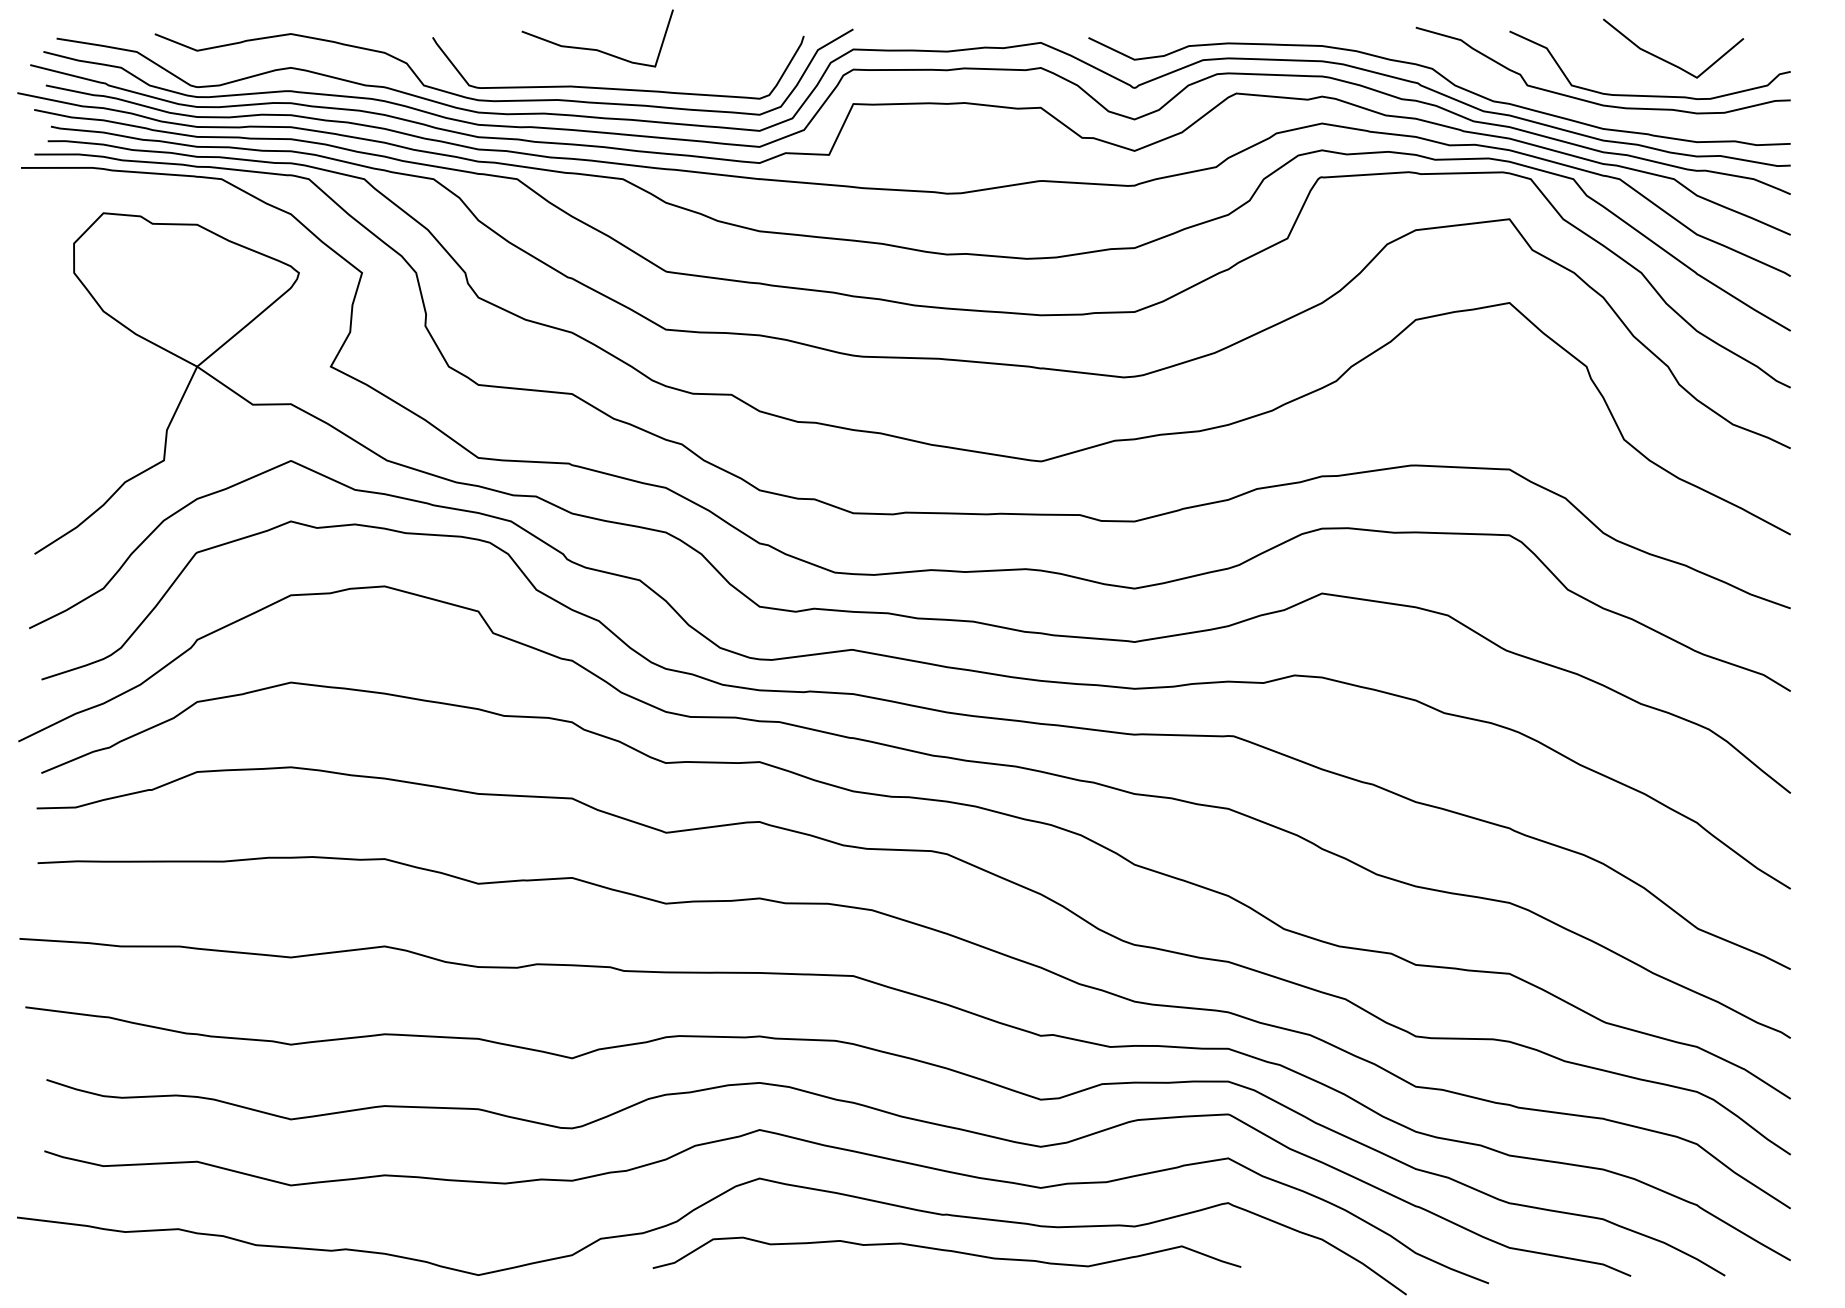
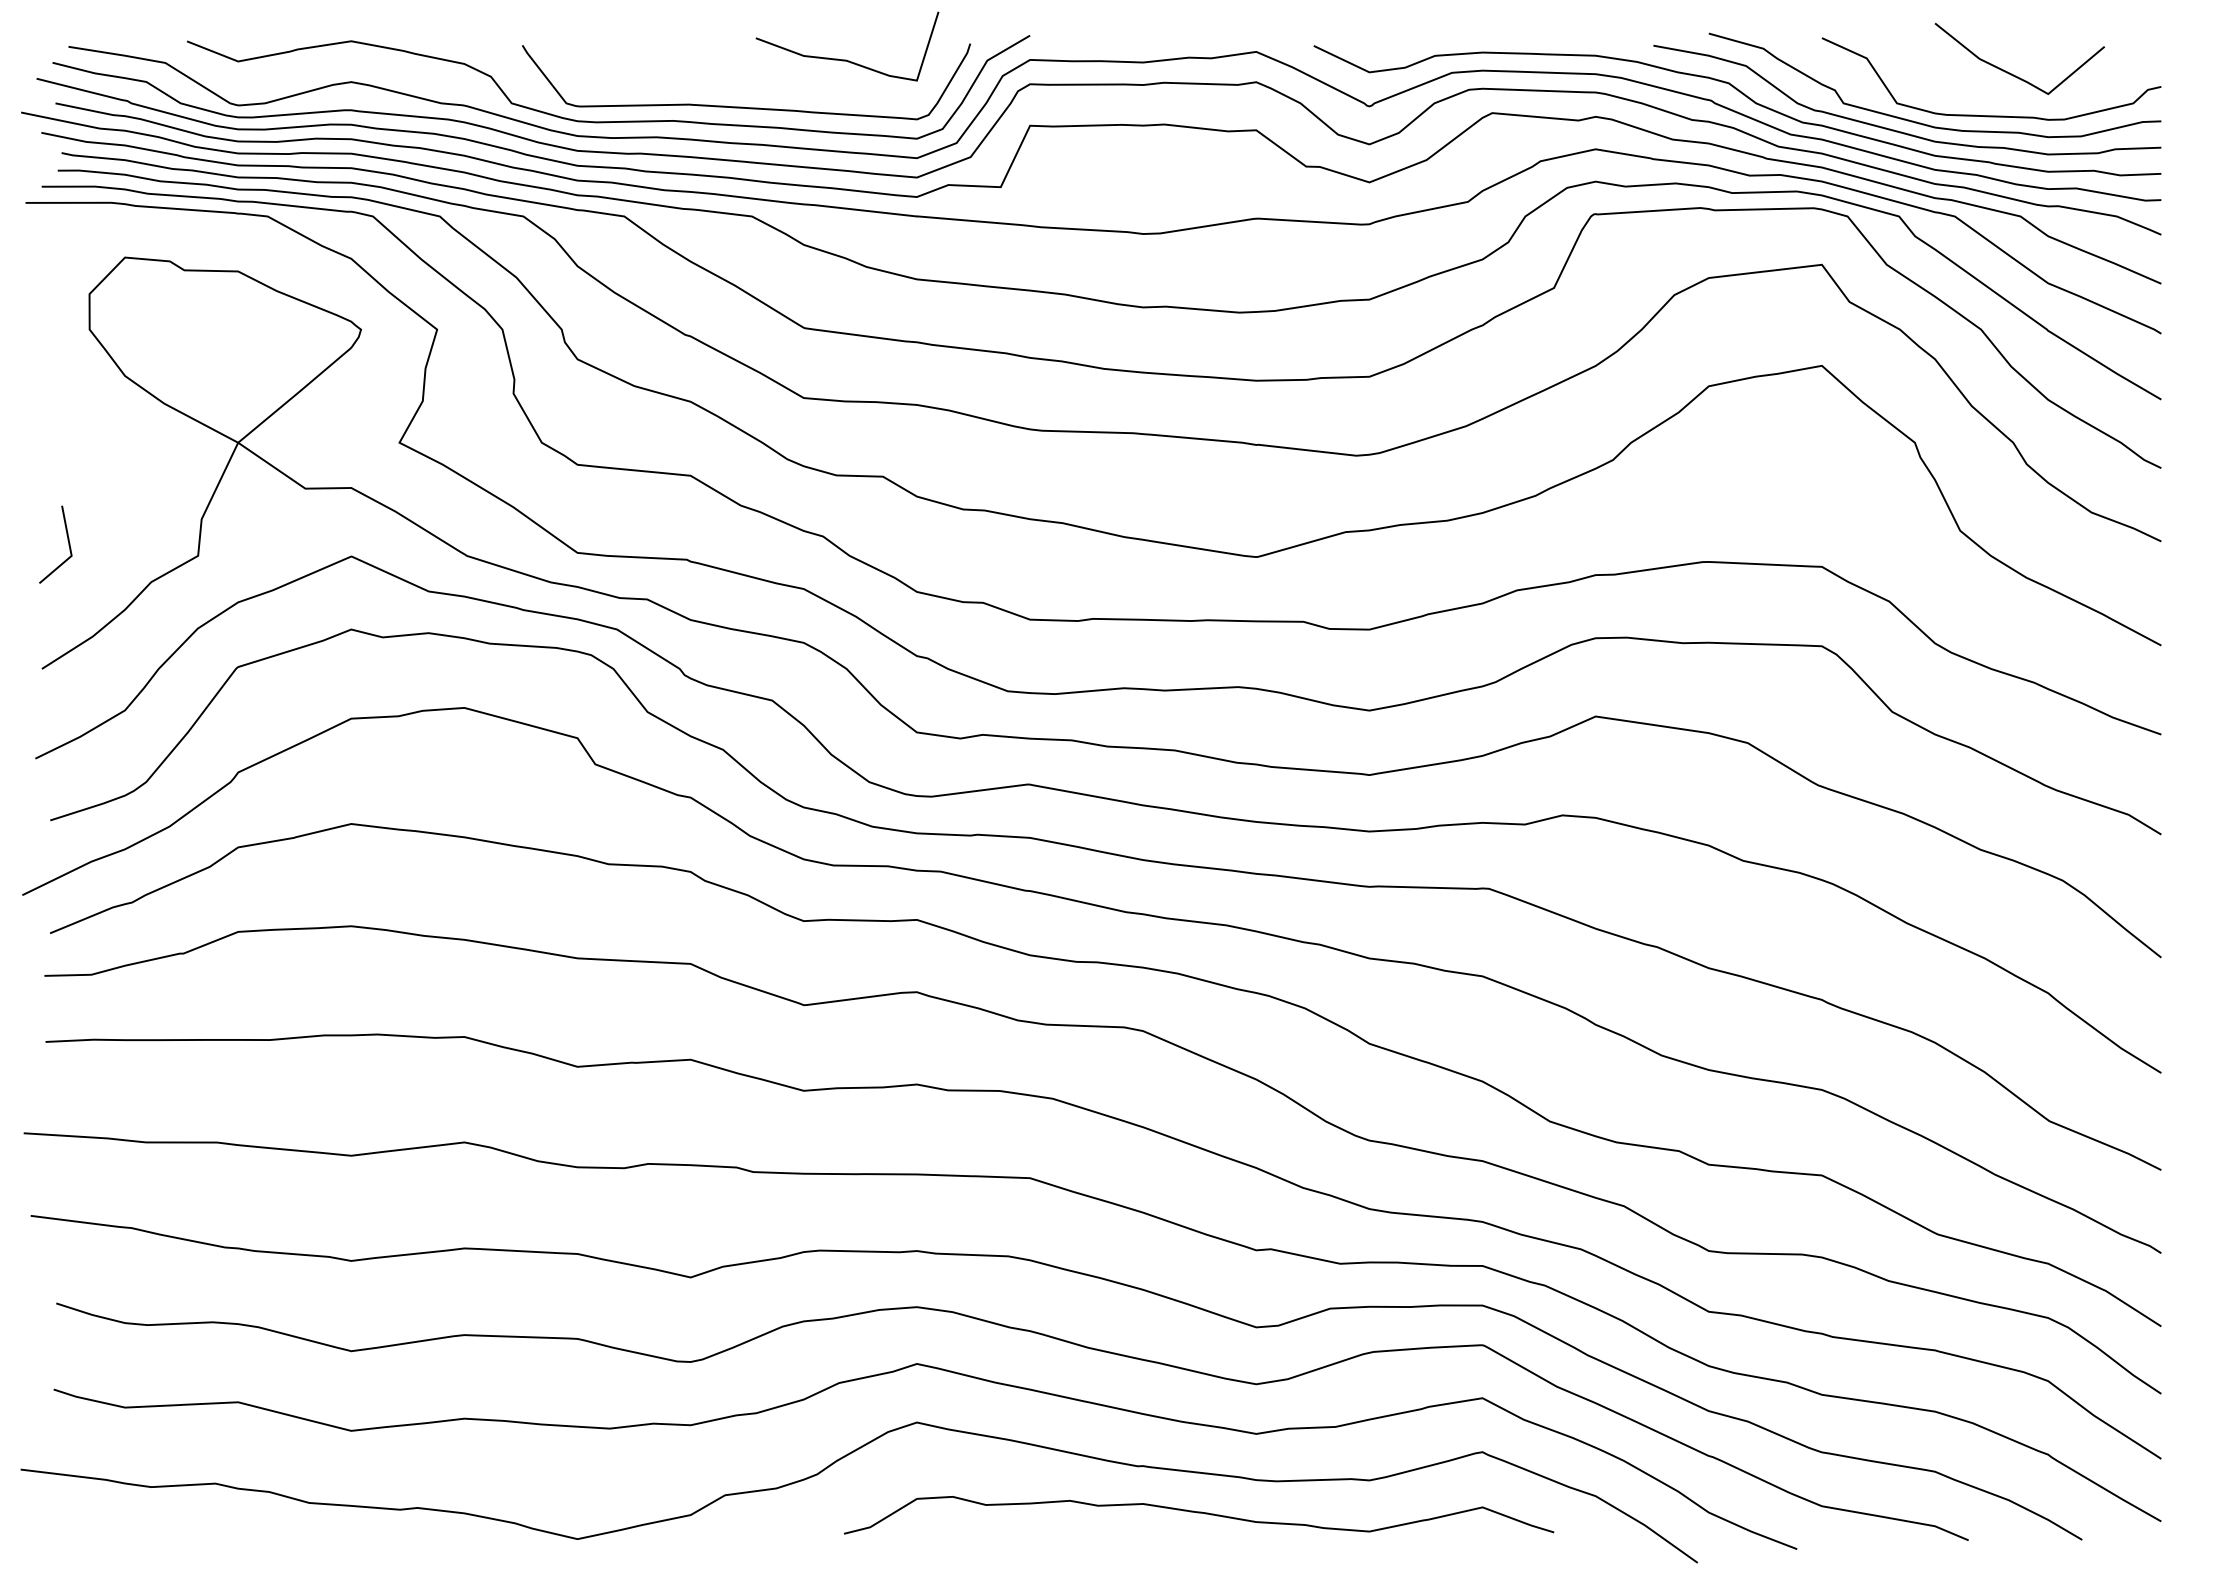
curve: (596, 49) -> (846, 59), moved
curve: (1575, 108) -> (1901, 131), added
line: (55, 447) -> (67, 540), added
curve: (947, 1251) -> (1199, 1513), moved

